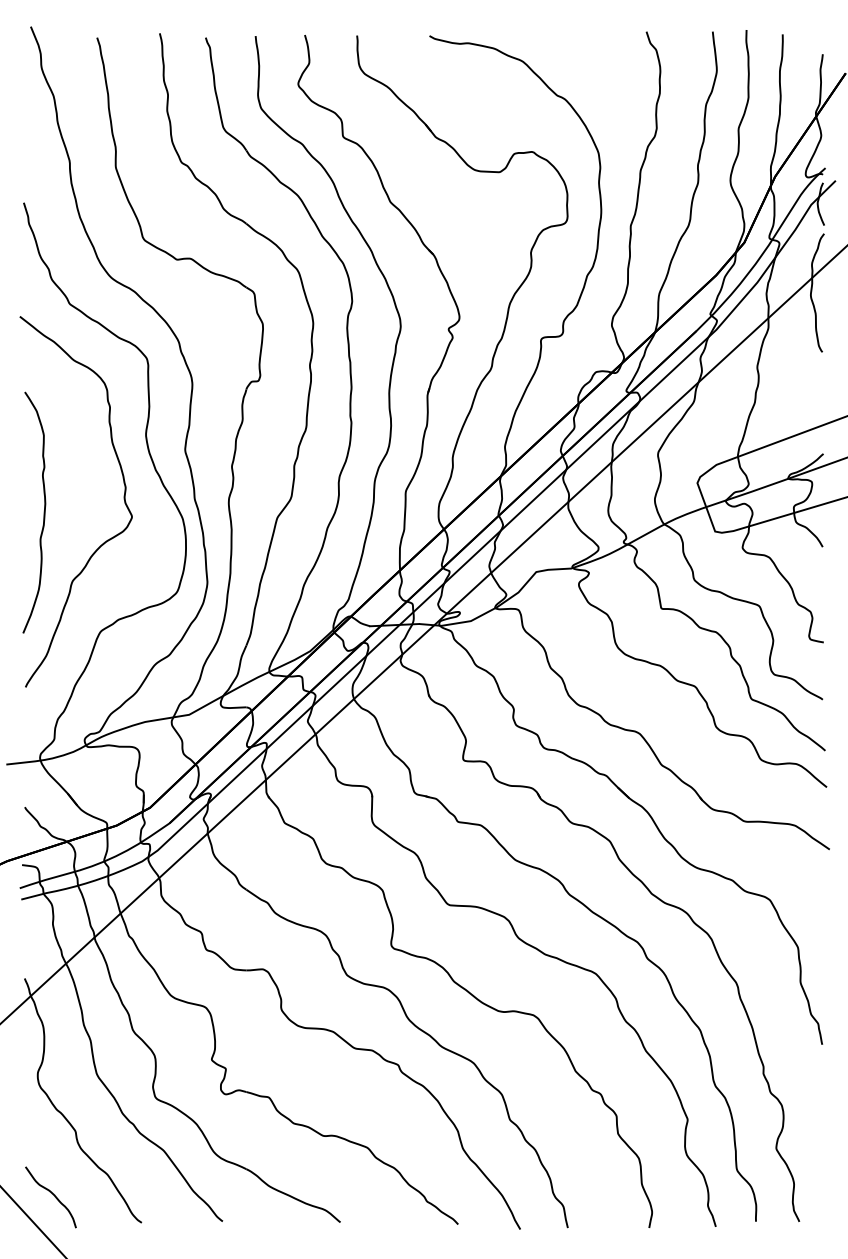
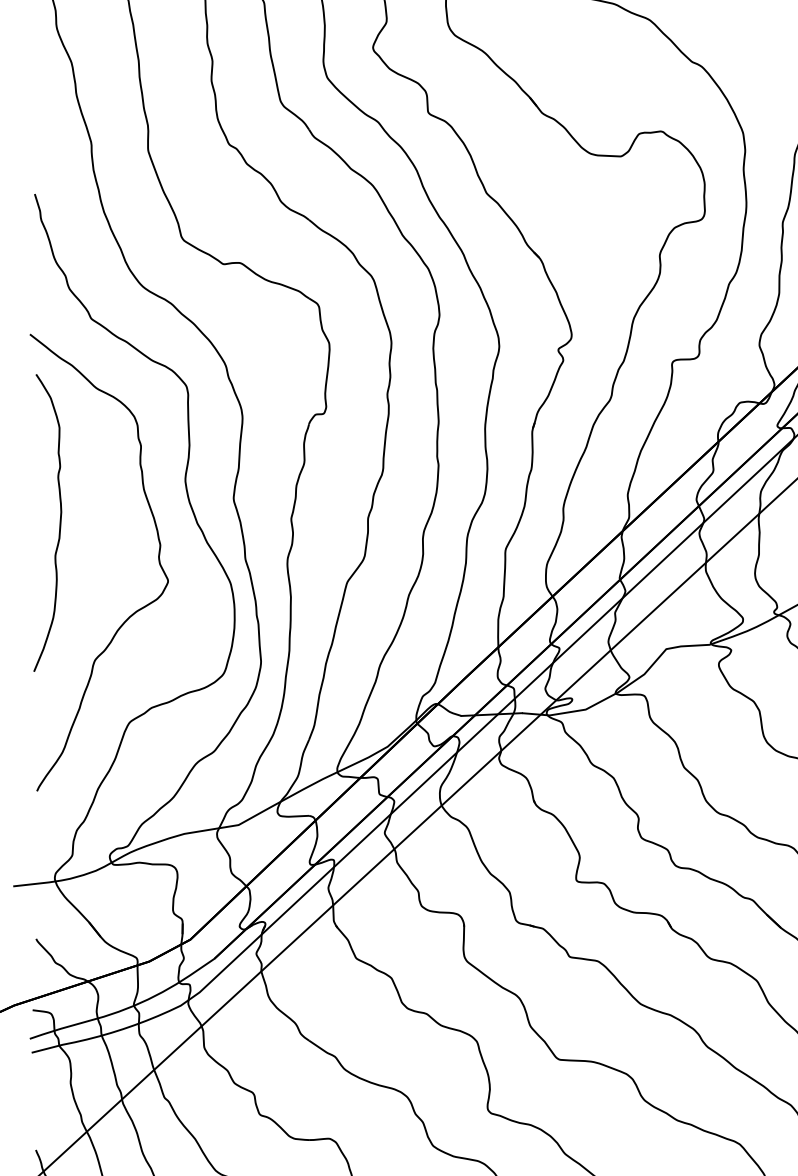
curve: (43, 512) -> (59, 522), moved

